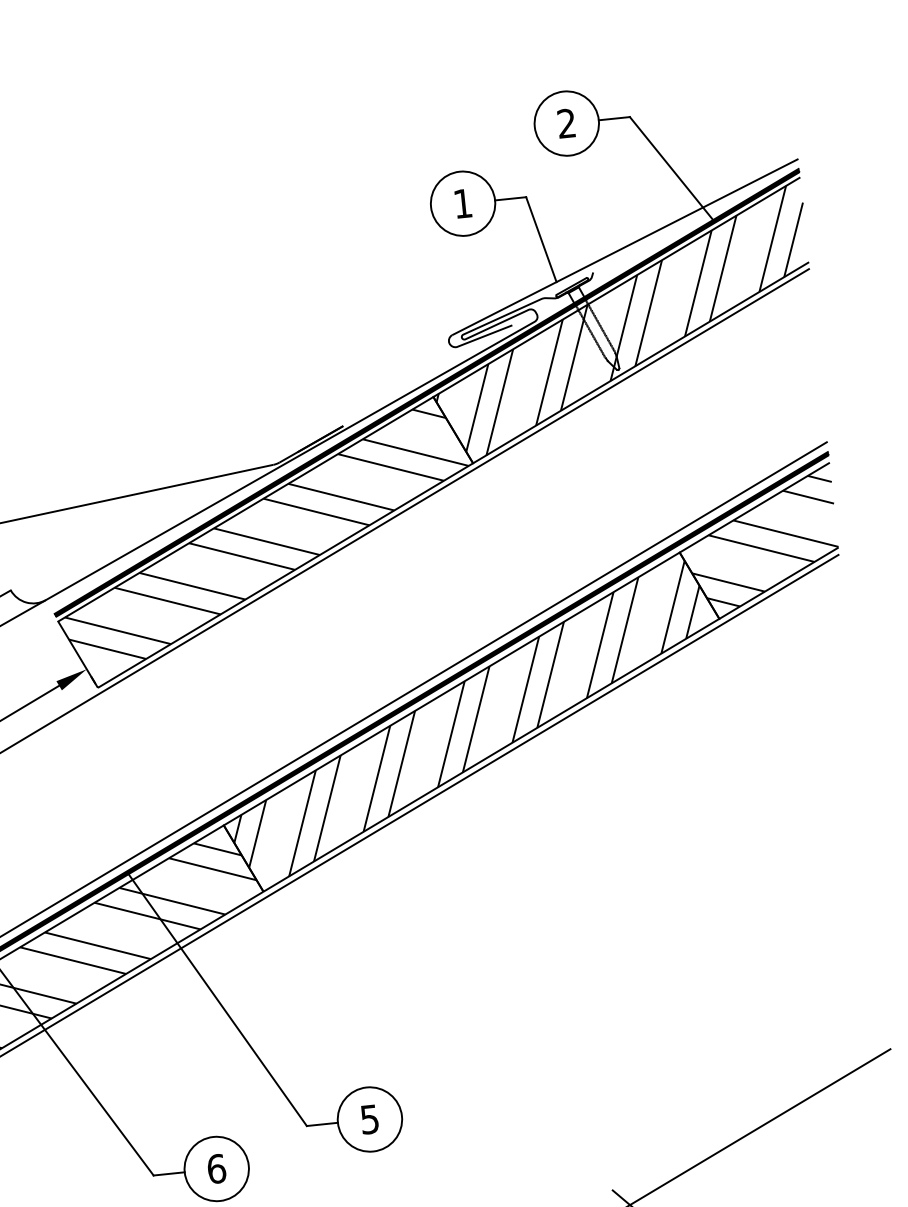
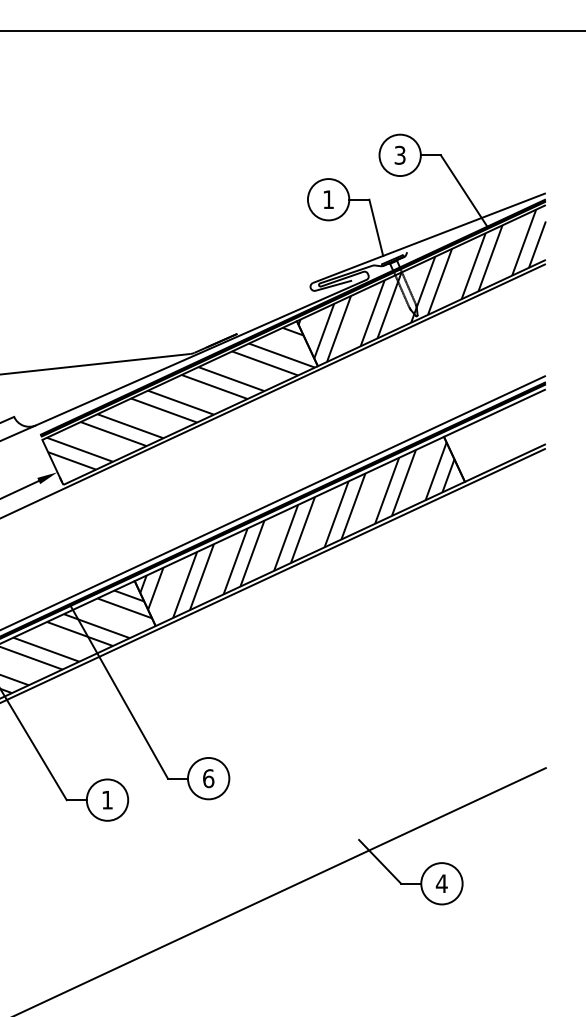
text: (565, 123) -> (399, 155), 2 -> 3
hatch: (762, 541) -> (497, 435), removed
text: (369, 1119) -> (208, 778), 5 -> 6
text: (216, 1167) -> (107, 799), 6 -> 1

